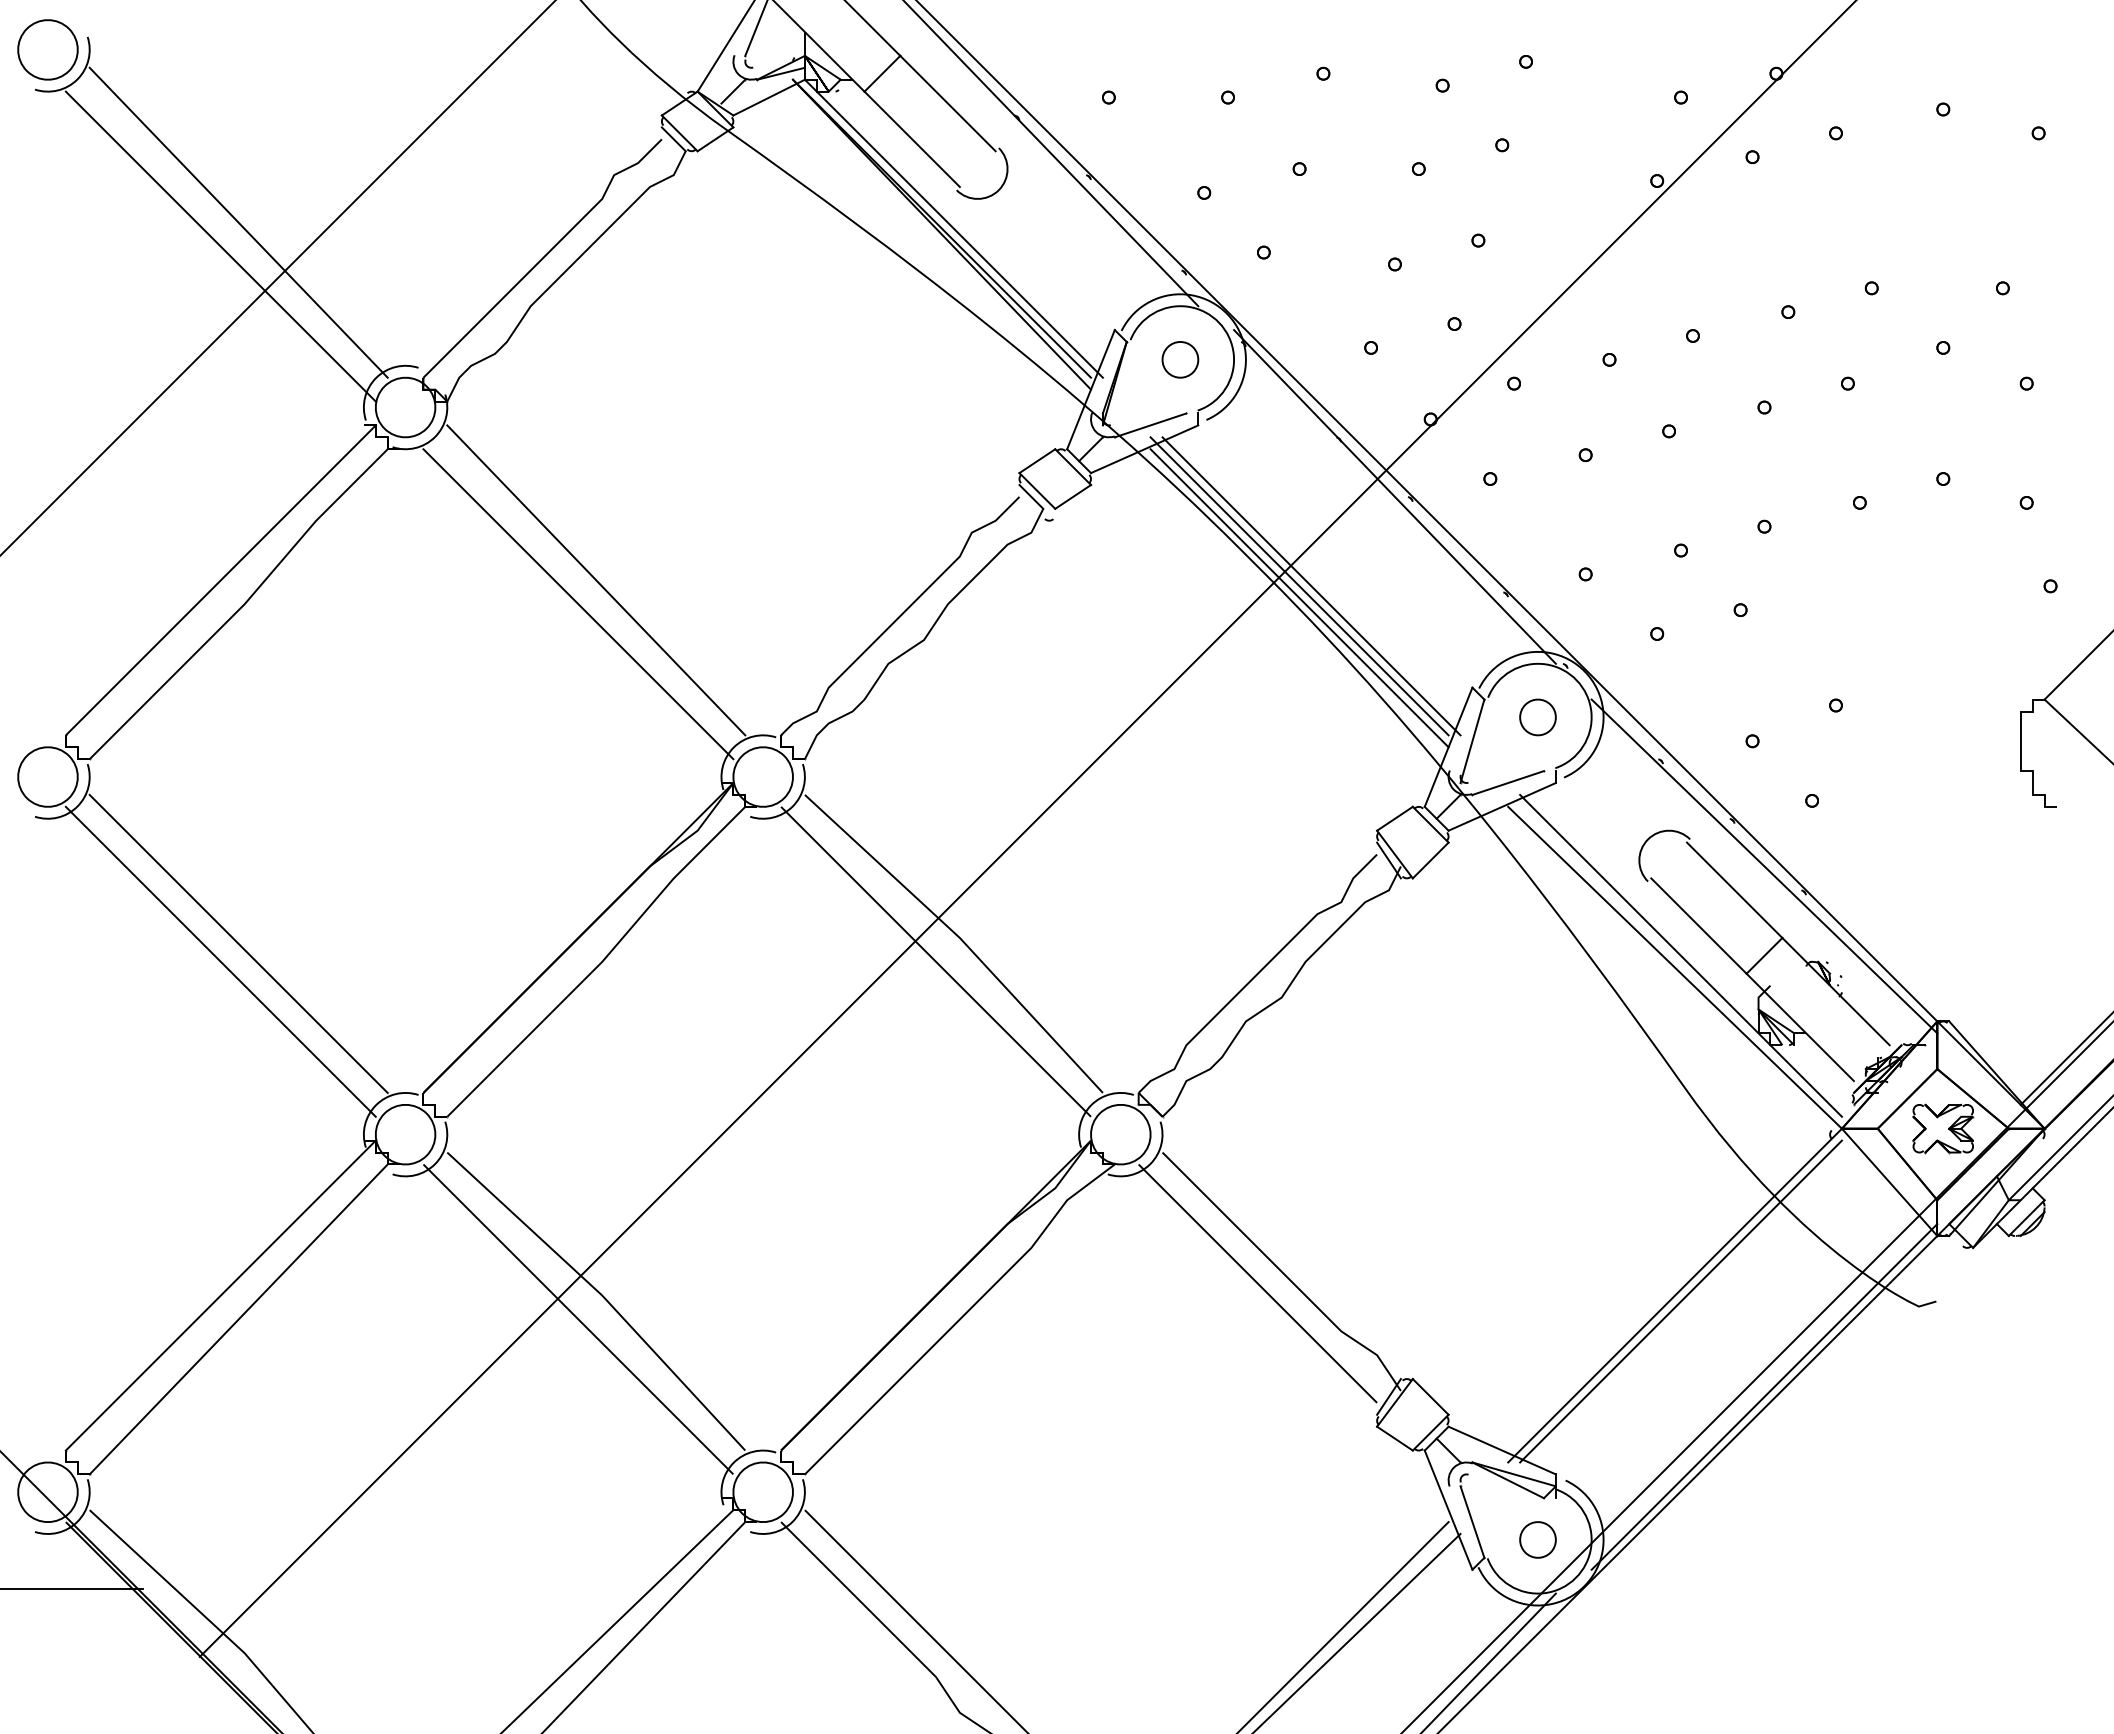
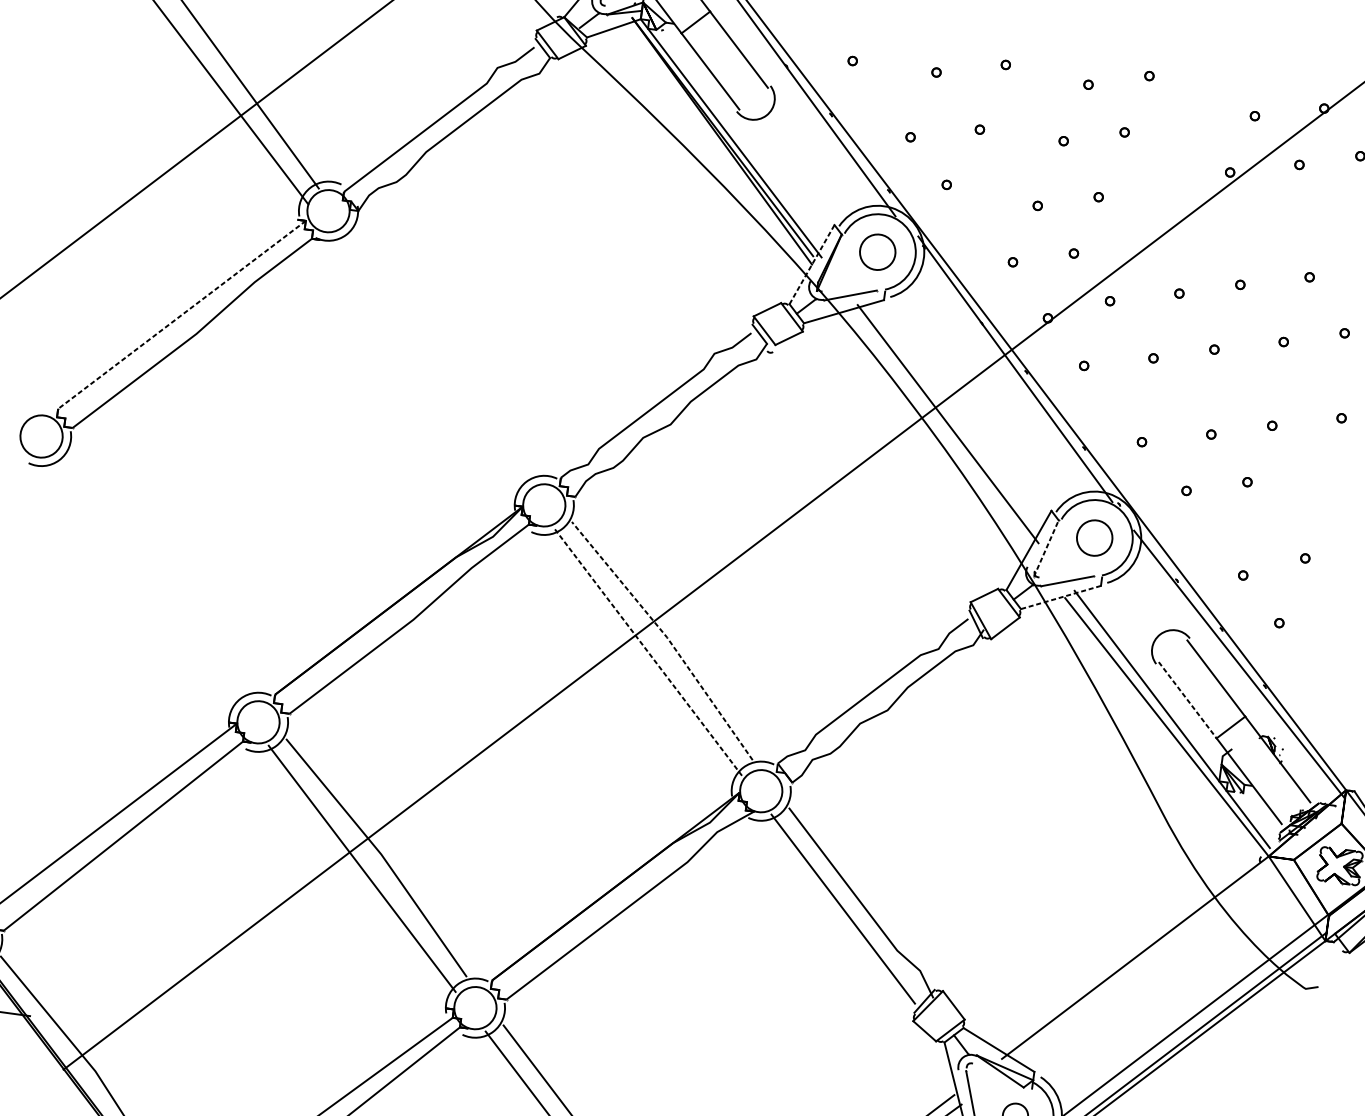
part: (1180, 359) -> (877, 252), size x1.4
line: (1091, 389) -> (812, 264), solid -> dashed
line: (220, 580) -> (181, 314), solid -> dashed
line: (596, 580) -> (446, 351), removed
line: (1299, 586) -> (939, 423), removed
line: (1299, 598) -> (938, 431), removed
line: (578, 604) -> (431, 366), removed
part: (1537, 717) -> (1094, 538), size x1.4
line: (1472, 740) -> (1046, 547), solid -> dashed
line: (1502, 806) -> (1061, 597), solid -> dashed
line: (1699, 926) -> (1188, 700), solid -> dashed
line: (959, 937) -> (666, 637), solid -> dashed
line: (238, 943) -> (159, 571), removed
line: (220, 961) -> (145, 582), removed
line: (936, 961) -> (648, 651), solid -> dashed
line: (1680, 1301) -> (1138, 962), removed

